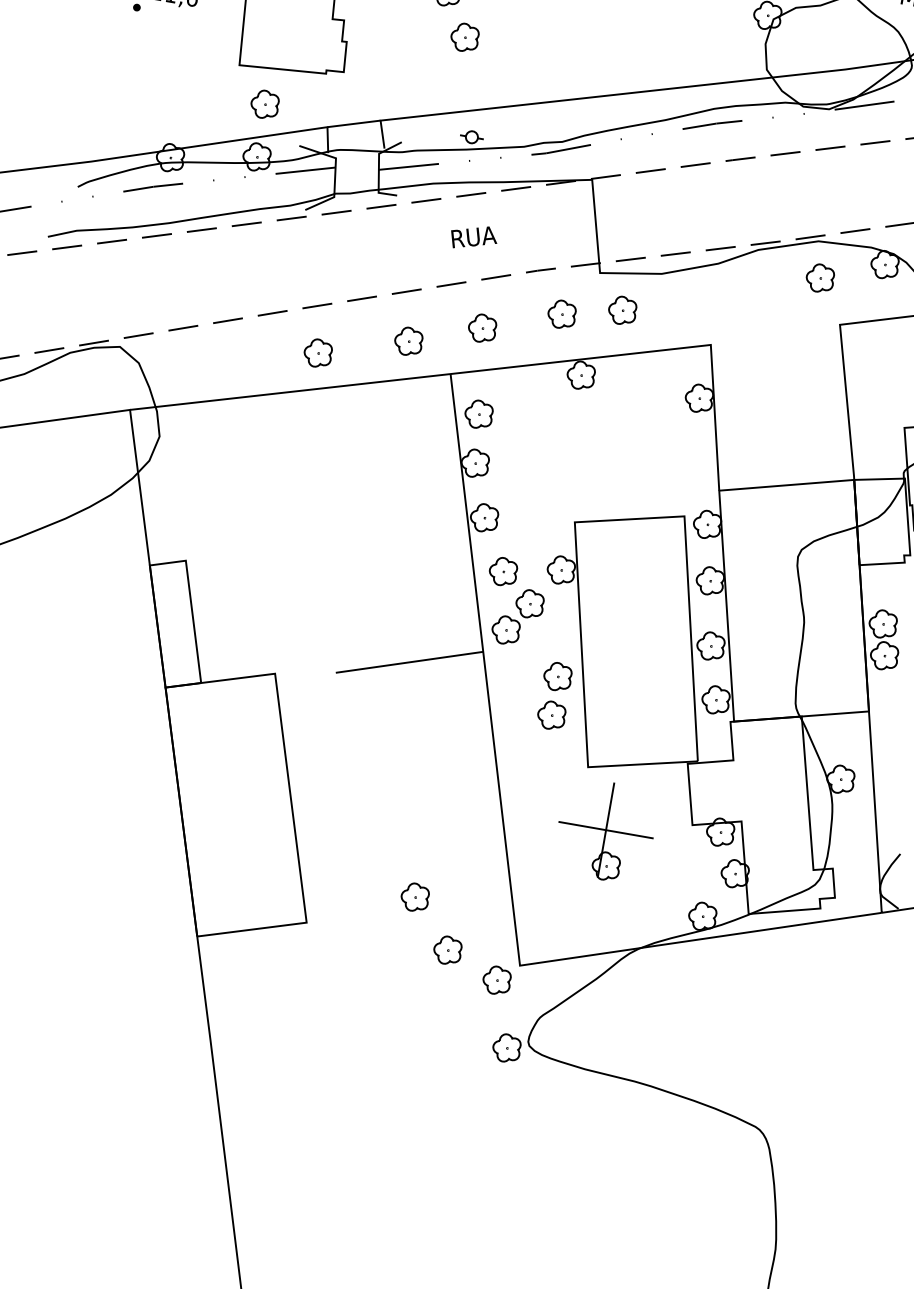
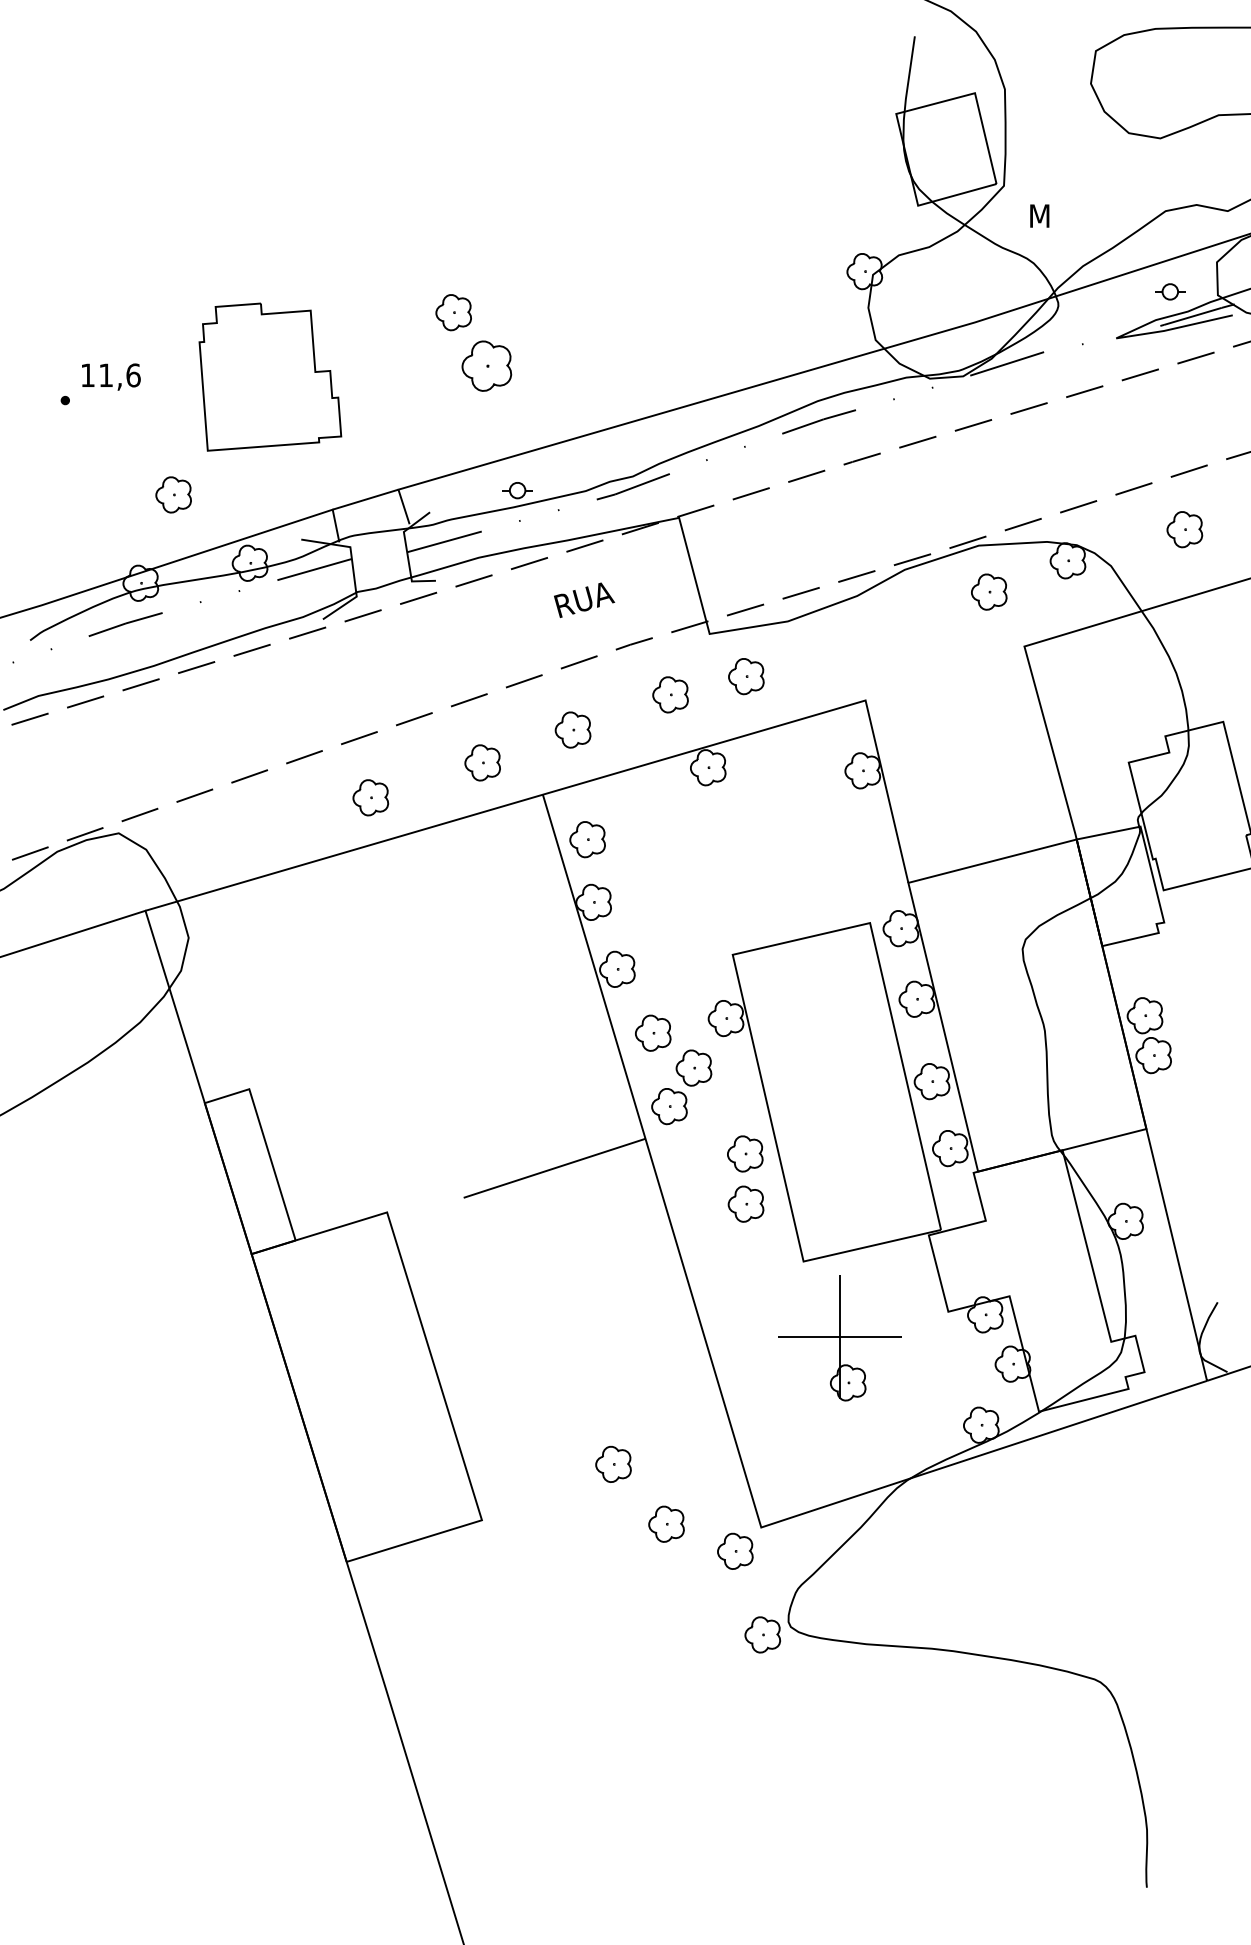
part: (464, 37) -> (486, 365), size x1.4
part: (264, 104) -> (173, 494), moved
text: (474, 237) -> (584, 599), moved

